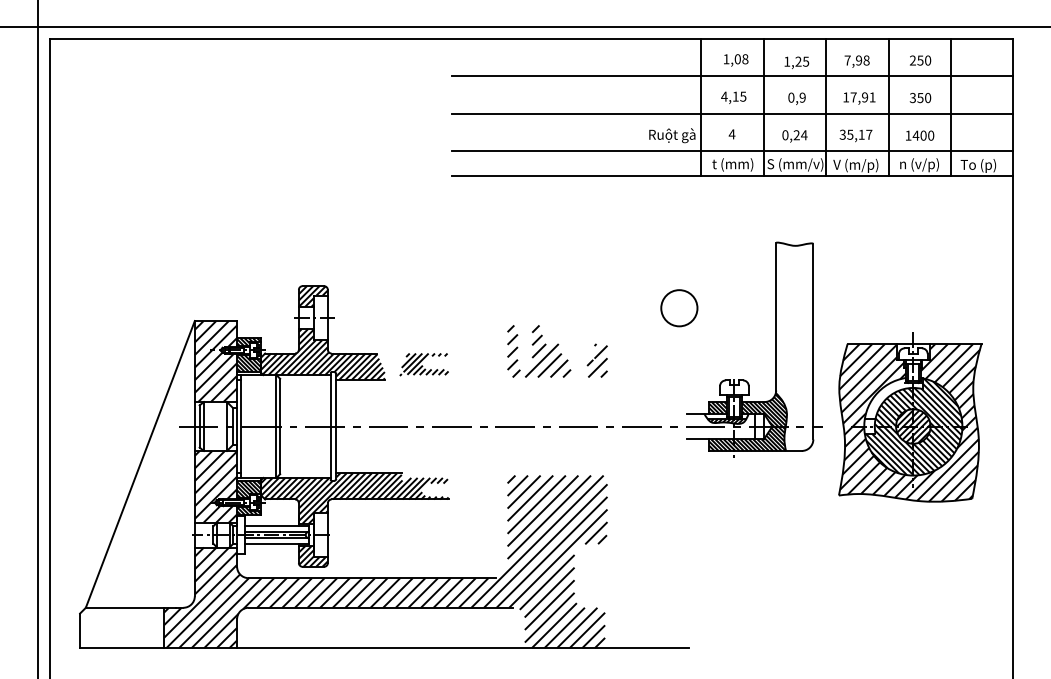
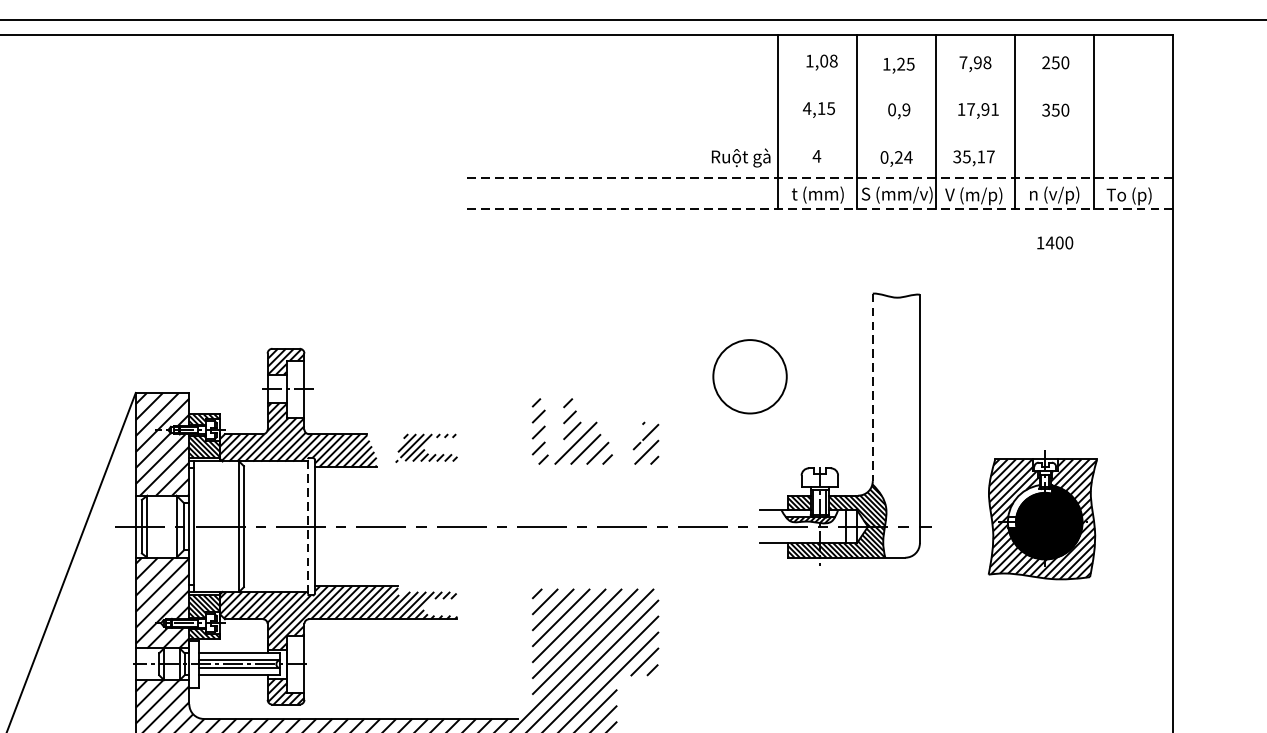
line: (732, 76) -> (817, 82), removed
line: (732, 113) -> (817, 129), removed
text: (920, 135) -> (1055, 242), moved
line: (732, 151) -> (817, 178), solid -> dashed
line: (732, 176) -> (817, 209), solid -> dashed
circle: (679, 308) -> (750, 377), size x1.6
line: (776, 316) -> (873, 387), solid -> dashed
part: (910, 417) -> (1043, 515), size x0.6
line: (330, 426) -> (307, 526), solid -> dashed

